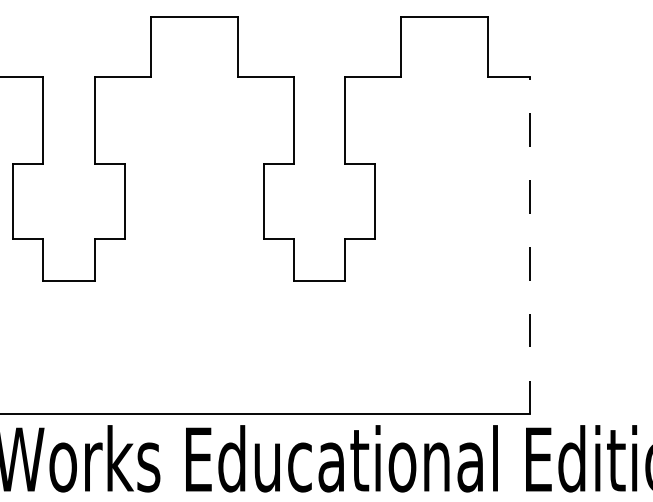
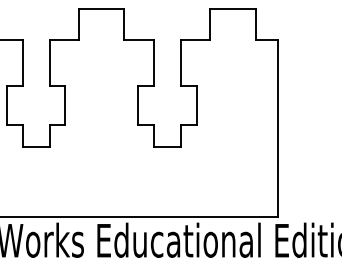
line: (529, 245) -> (277, 128), dashed -> solid

